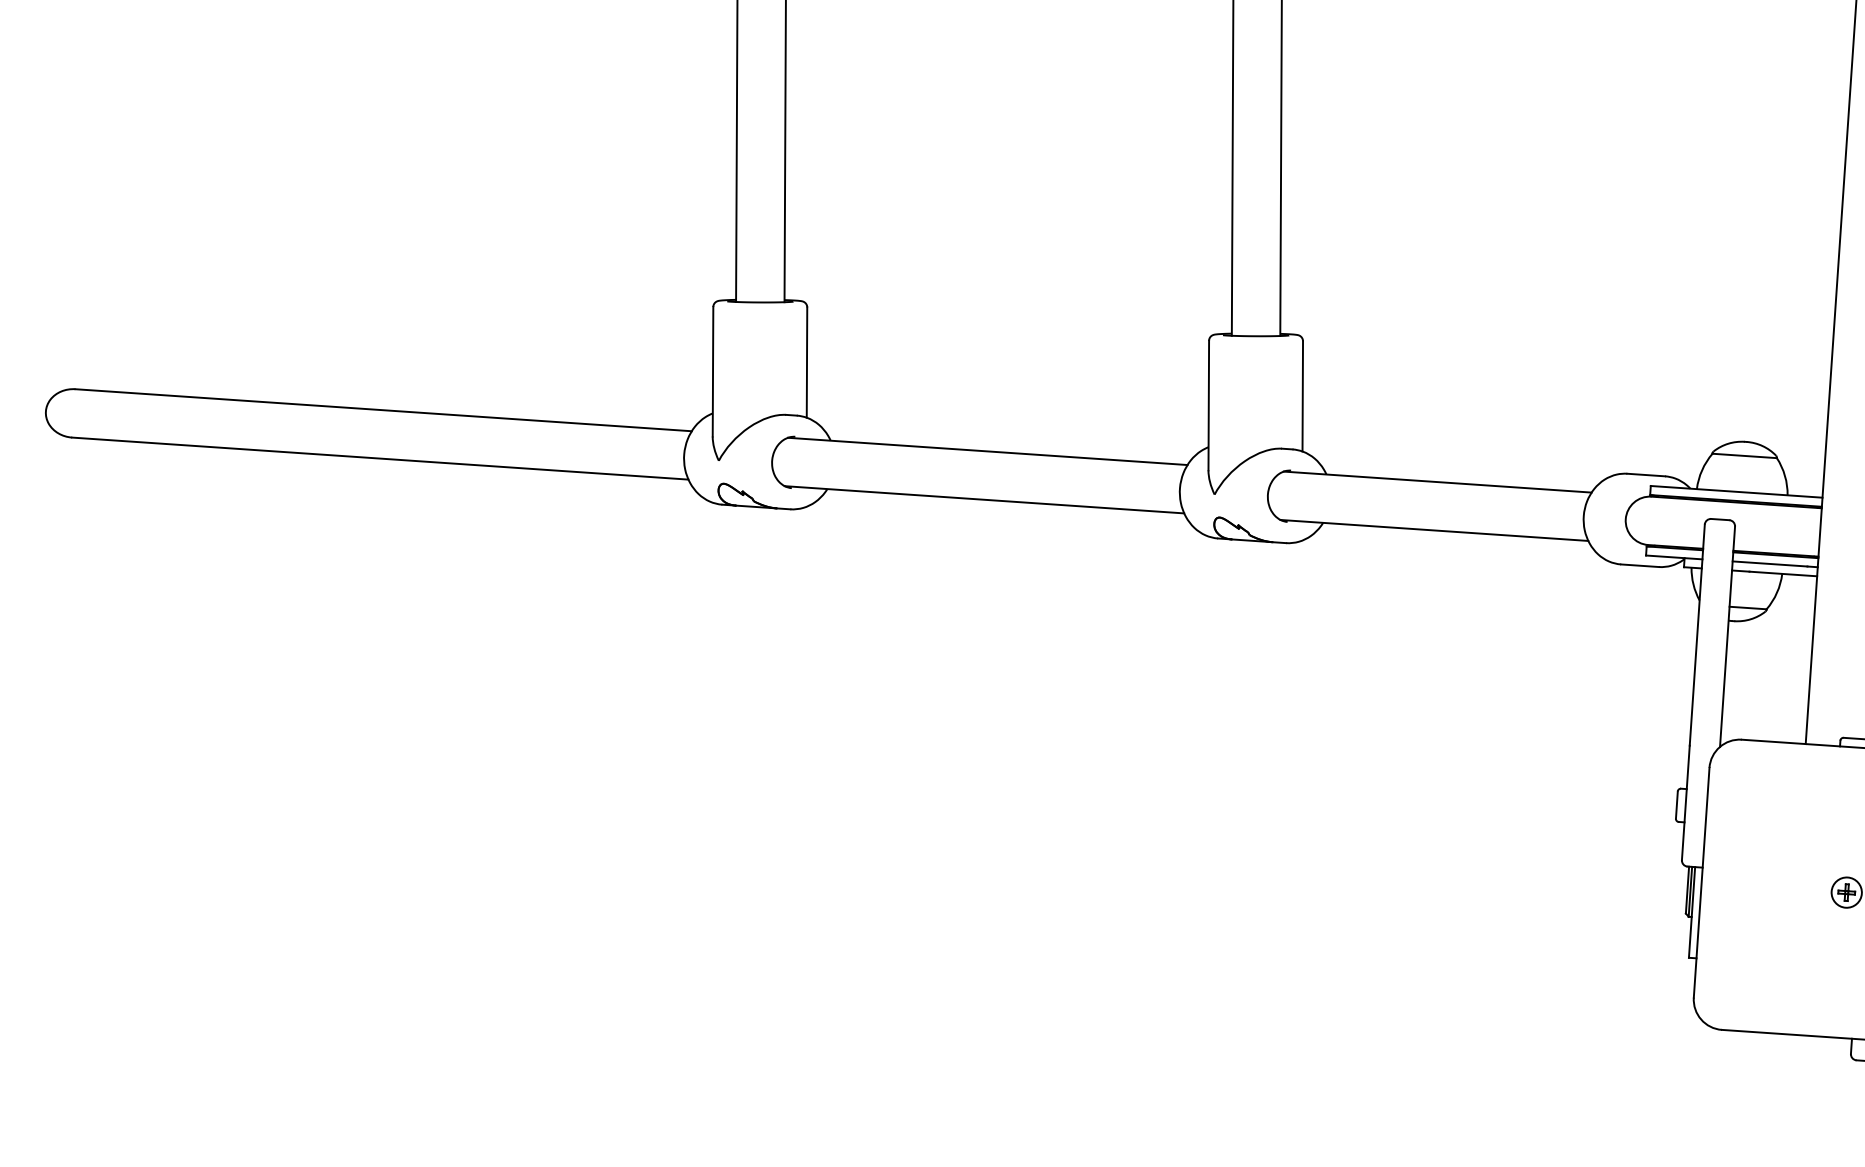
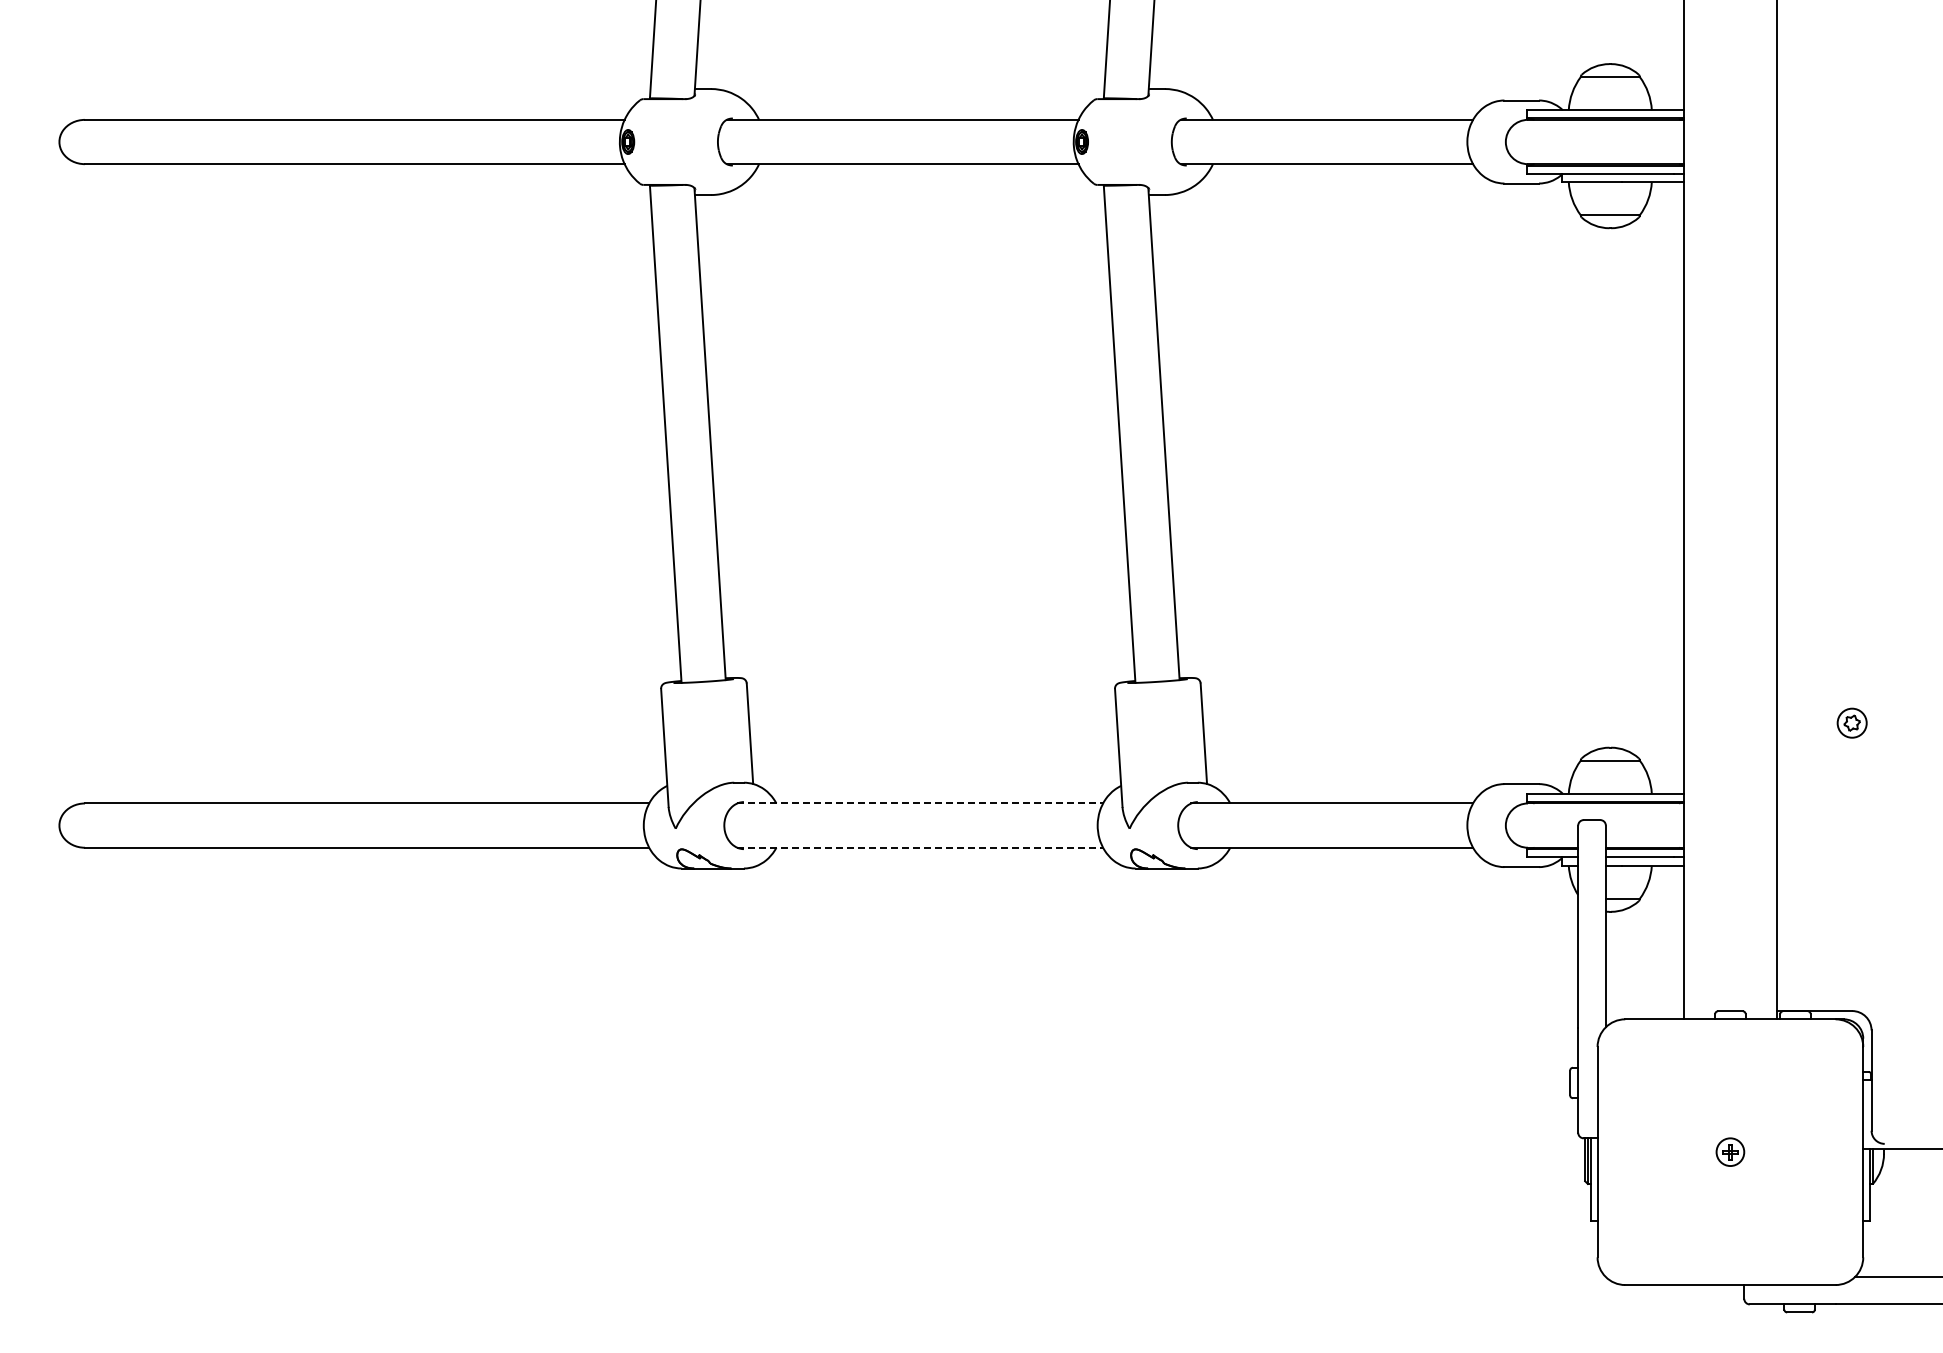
line: (988, 451) -> (920, 803), solid -> dashed
line: (984, 499) -> (920, 847), solid -> dashed

